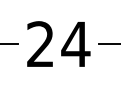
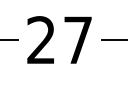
text: (75, 43) -> (77, 39), 24 -> 27

